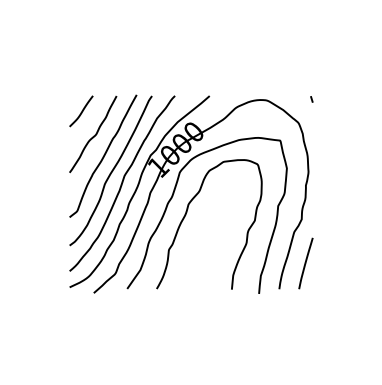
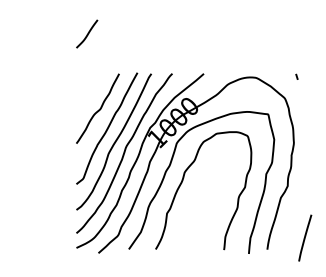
curve: (81, 111) -> (87, 34), moved
line: (305, 263) -> (304, 238), moved

